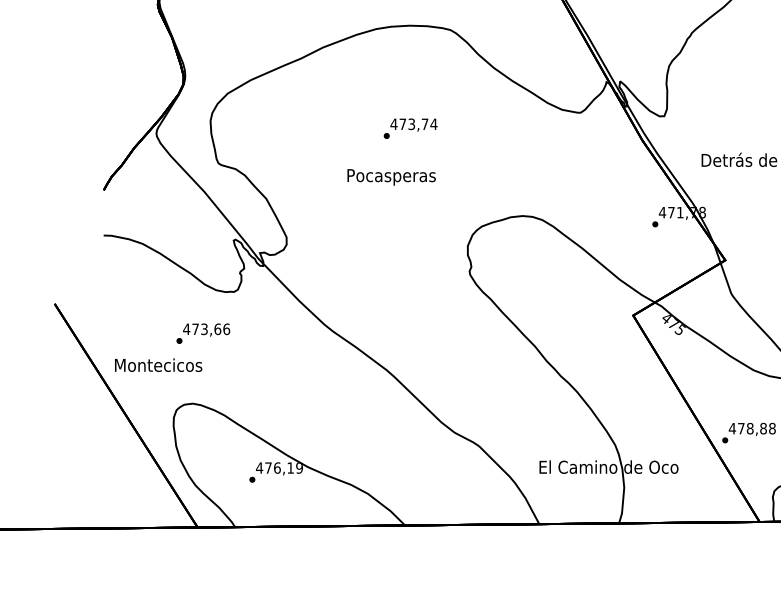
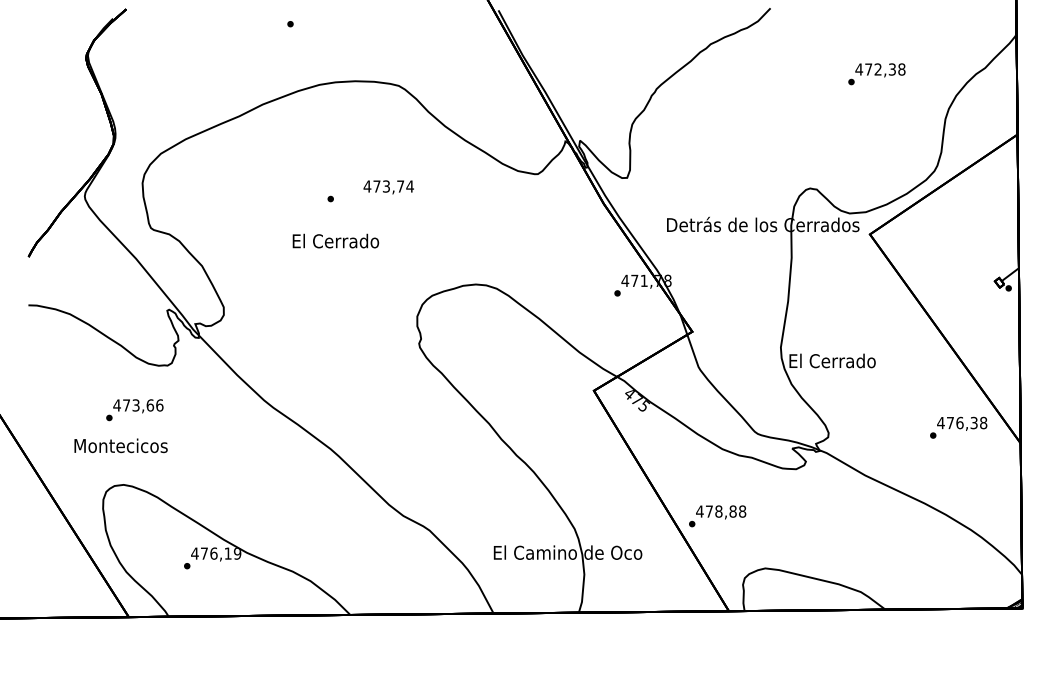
text: (413, 125) -> (388, 187), moved
text: (391, 176) -> (335, 242), Pocasperas -> El Cerrado
text: (158, 364) -> (120, 445), moved

